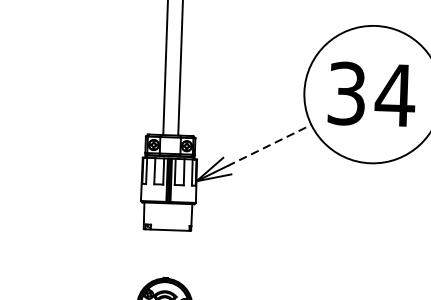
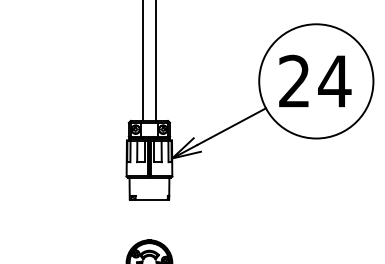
text: (346, 93) -> (294, 81), 34 -> 24
line: (269, 145) -> (231, 126), dashed -> solid

